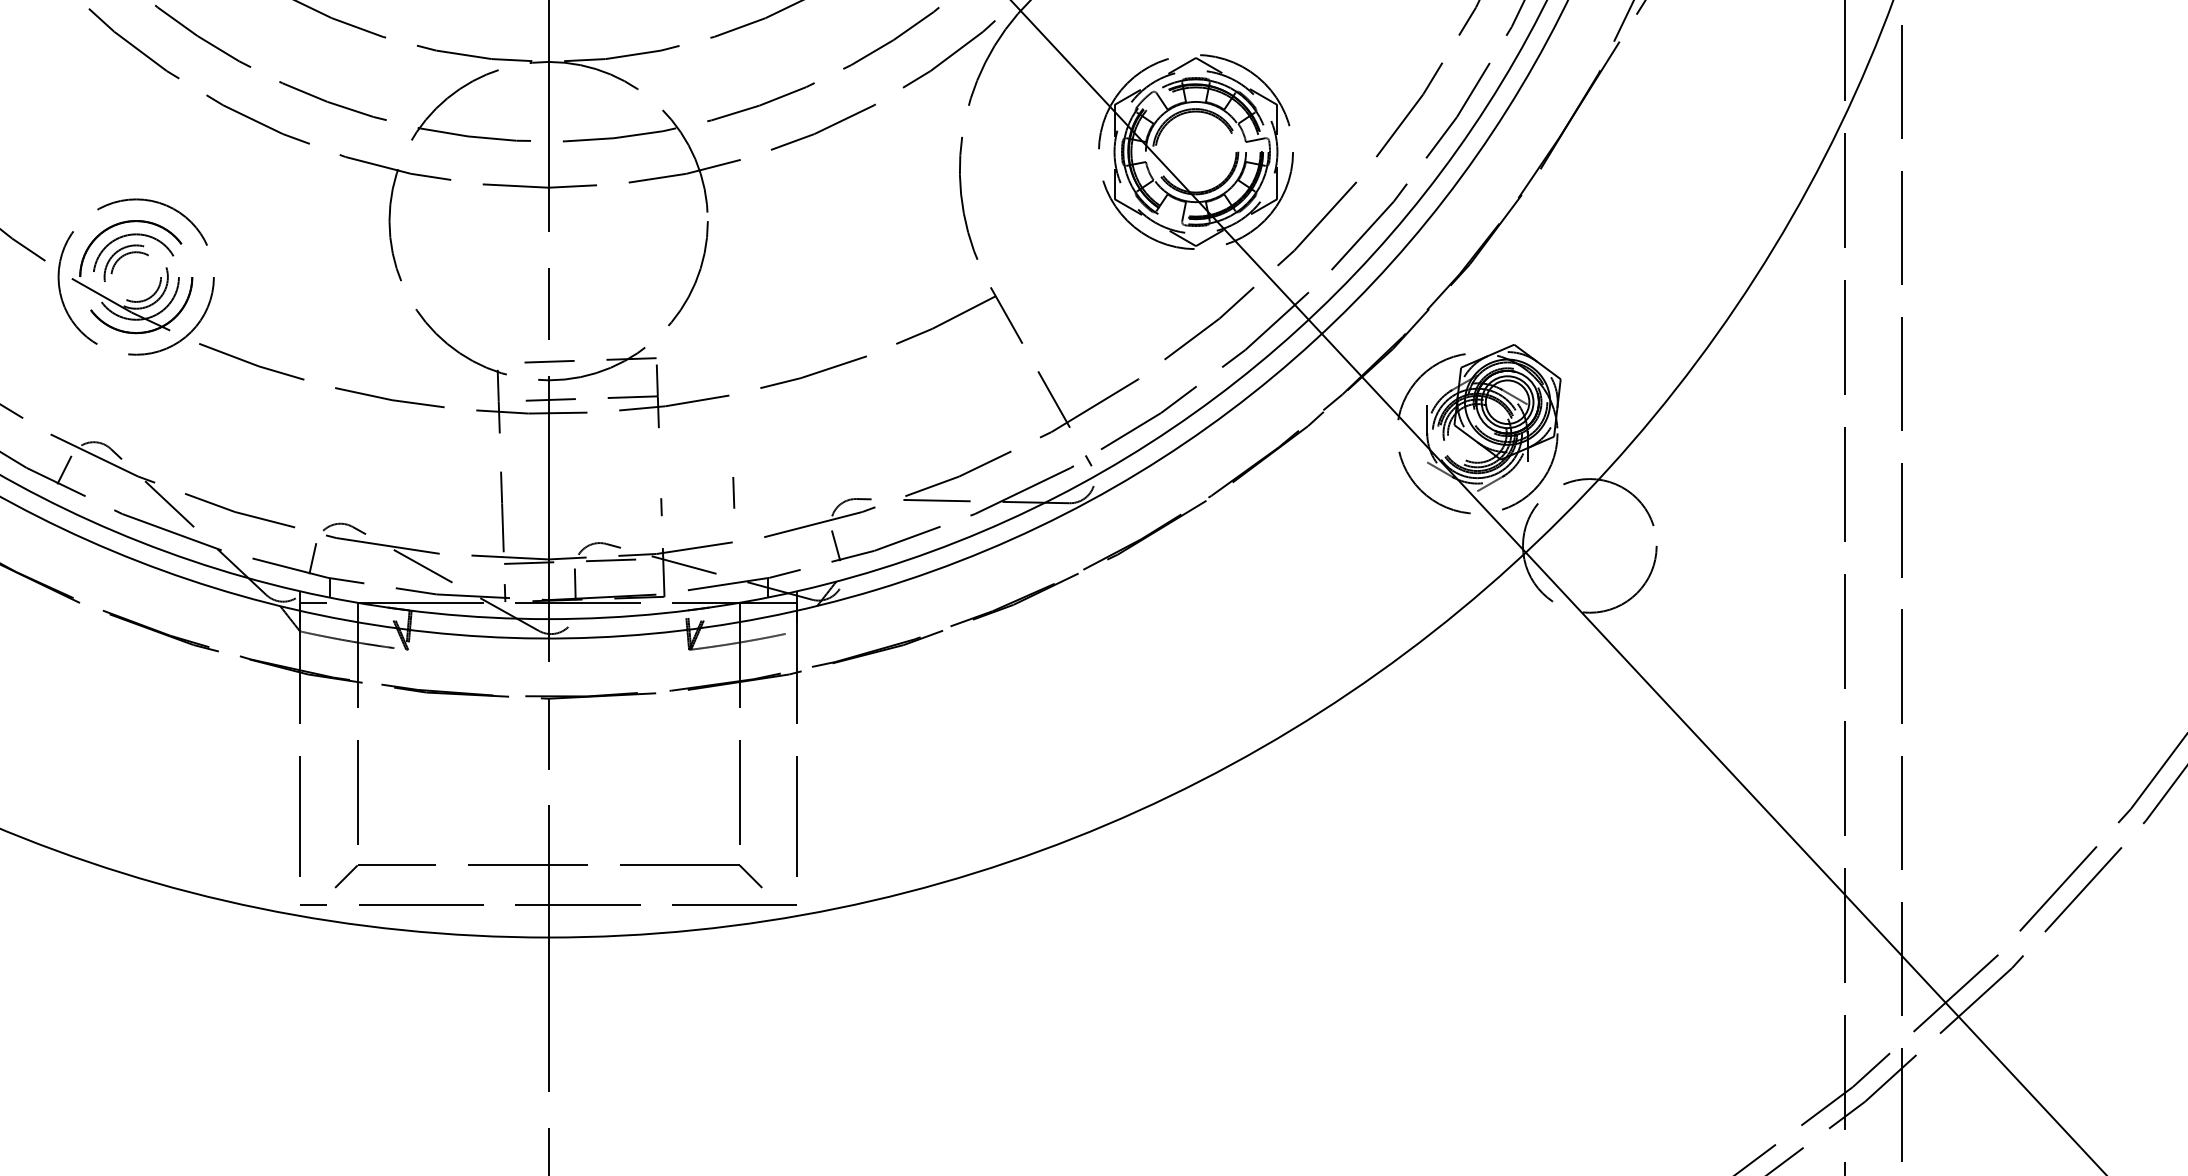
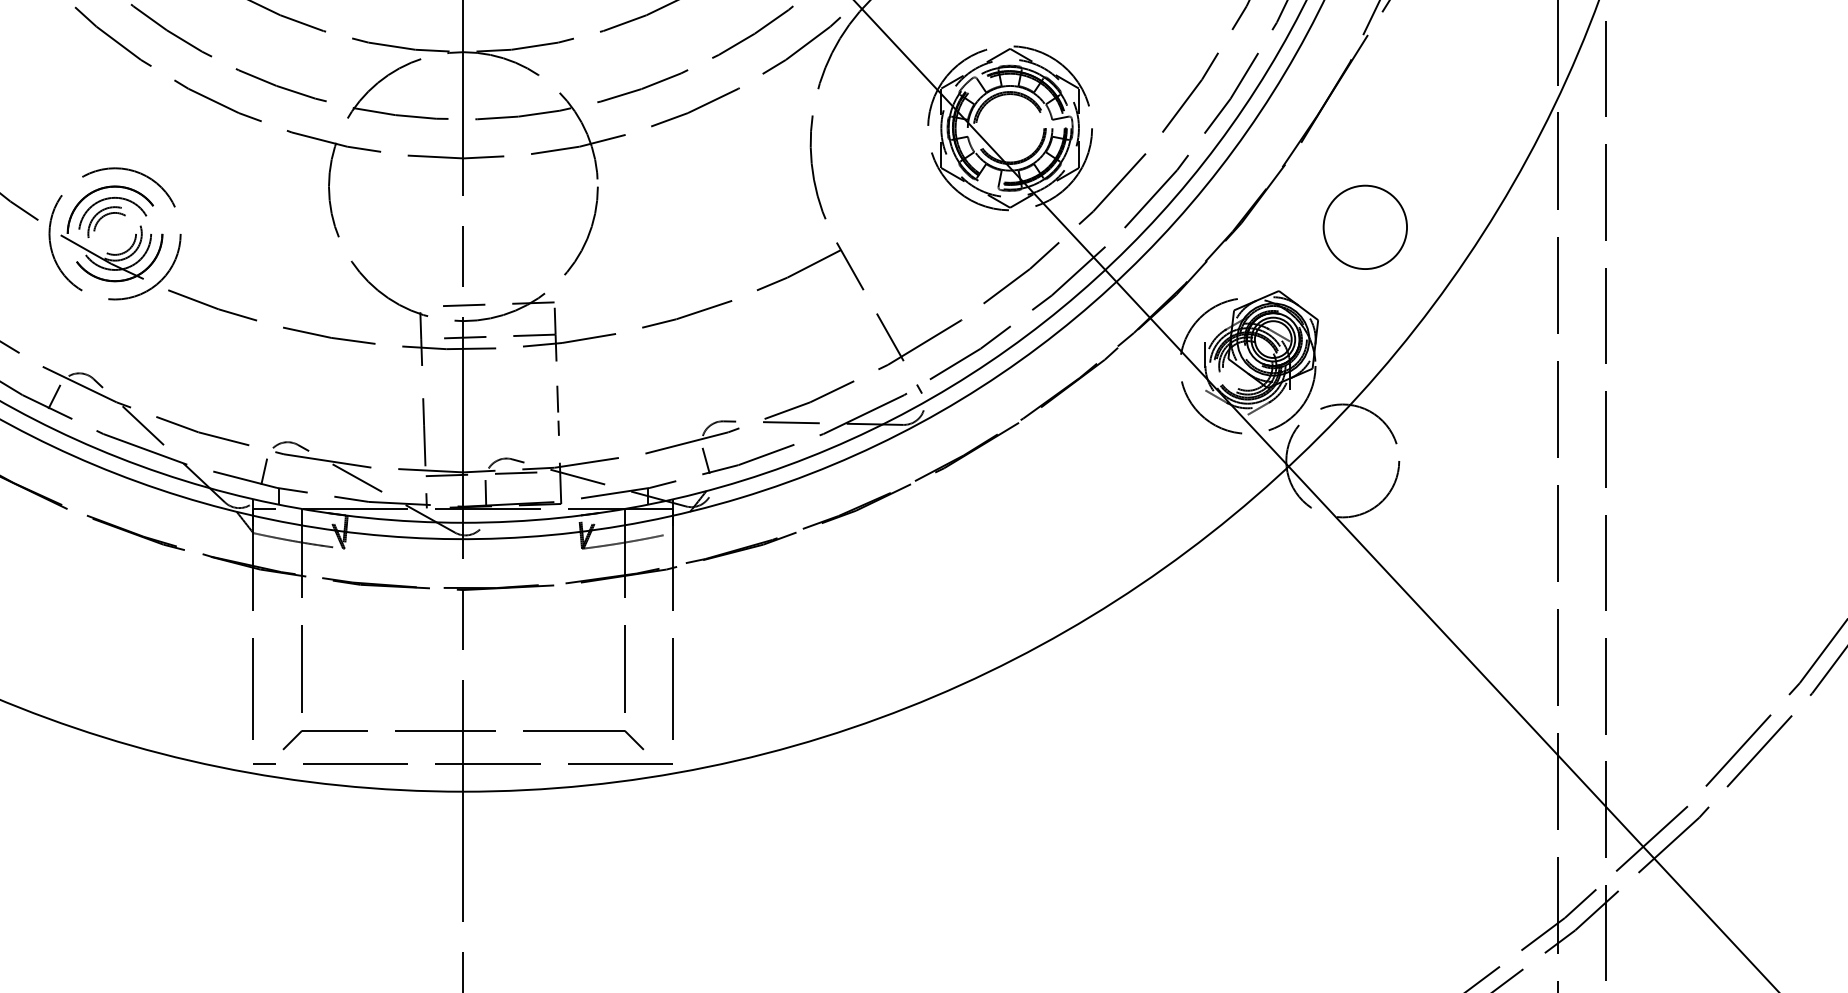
circle: (1615, 268) -> (1364, 226), added
line: (733, 492) -> (557, 398), moved

